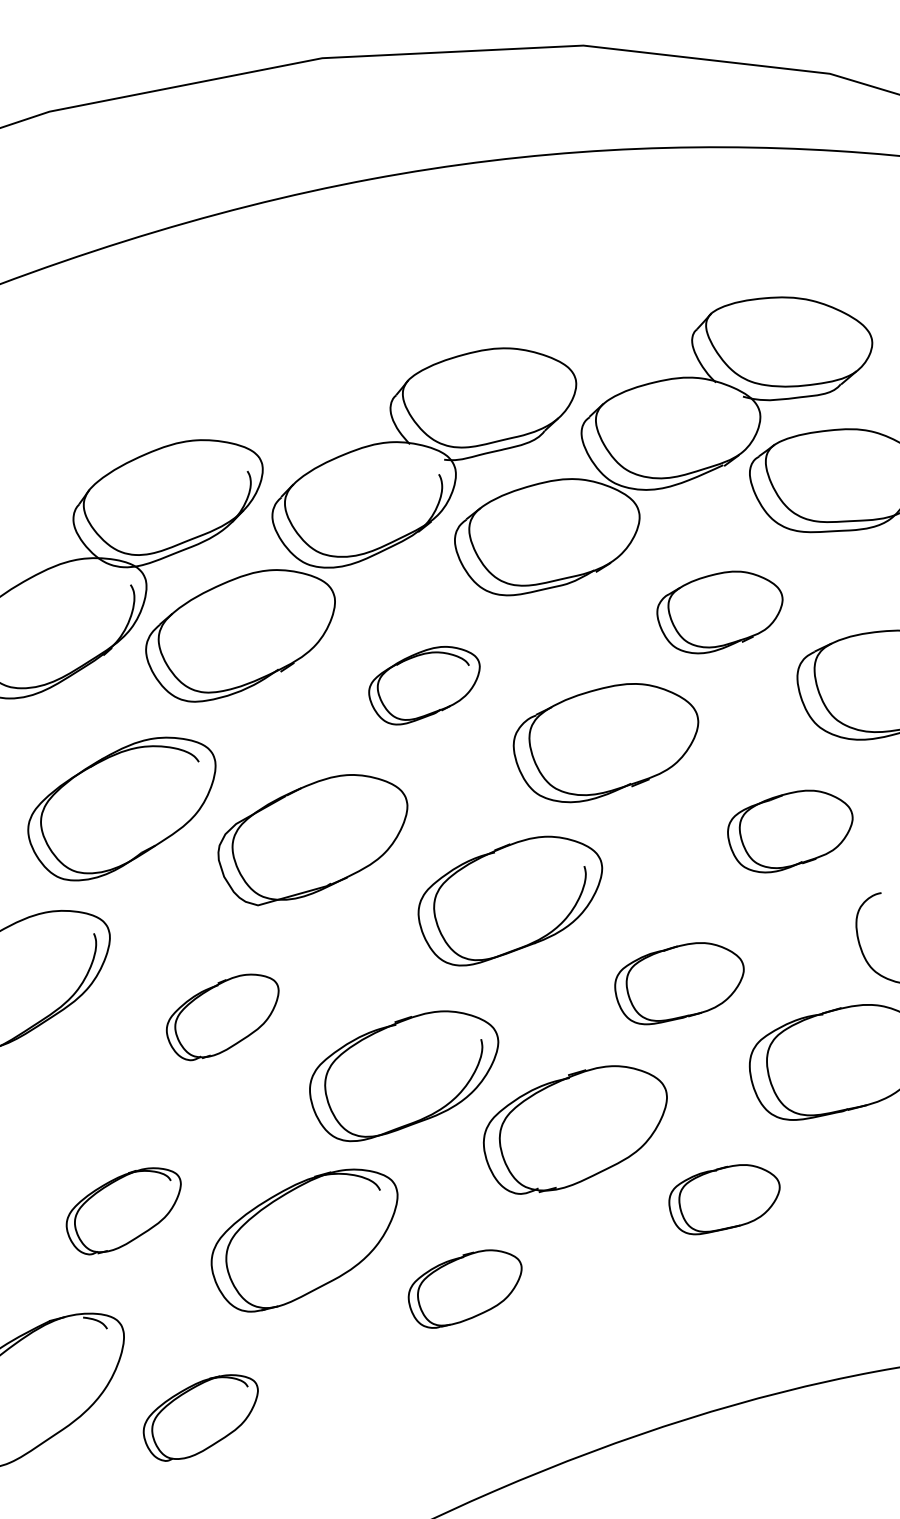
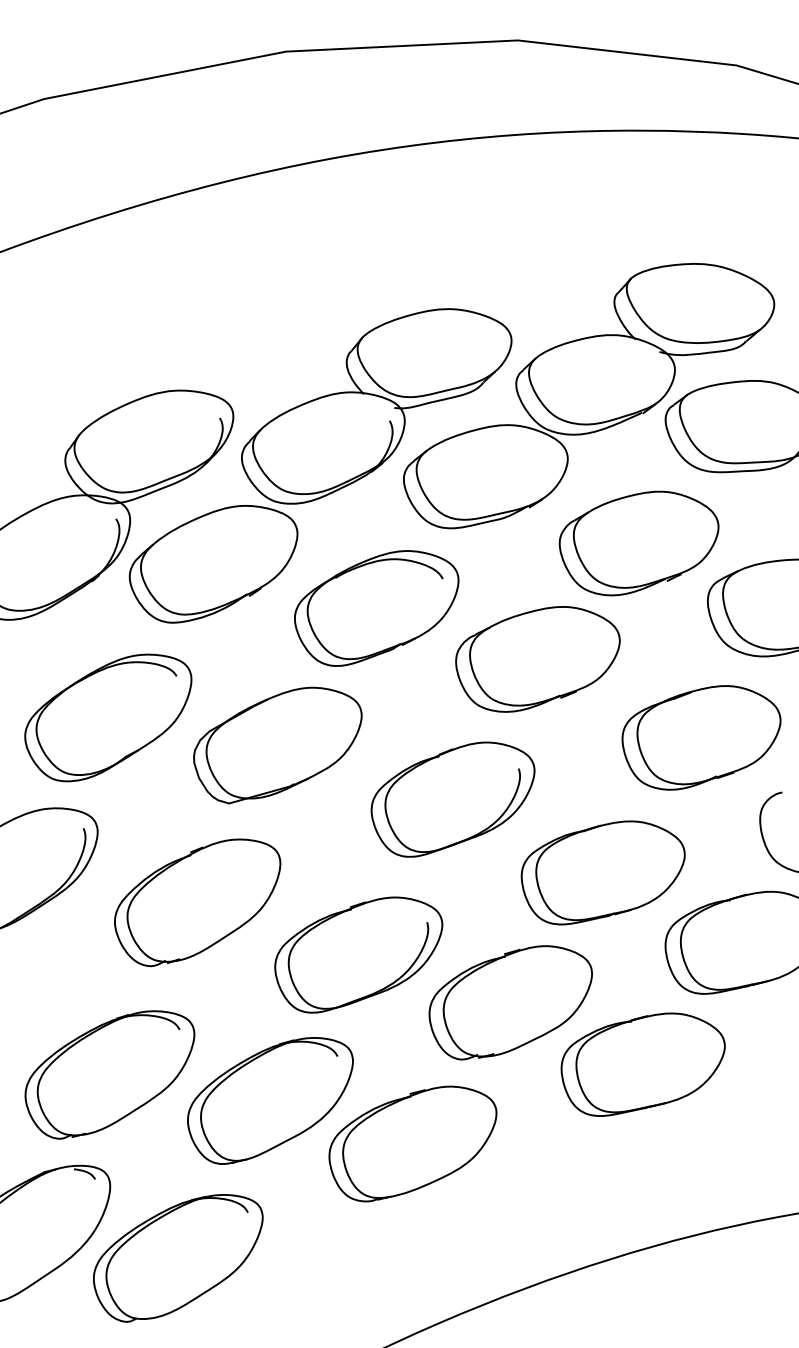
part: (719, 612) -> (638, 543), size x1.43
part: (424, 685) -> (376, 608), size x1.67
part: (790, 831) -> (701, 737), size x1.43
part: (678, 983) -> (602, 872), size x1.43
part: (222, 1016) -> (197, 902), size x1.67
part: (723, 1199) -> (642, 1064), size x1.67
part: (123, 1210) -> (109, 1074), size x1.67
part: (464, 1288) -> (412, 1143), size x1.67
part: (200, 1418) -> (178, 1258), size x1.67

